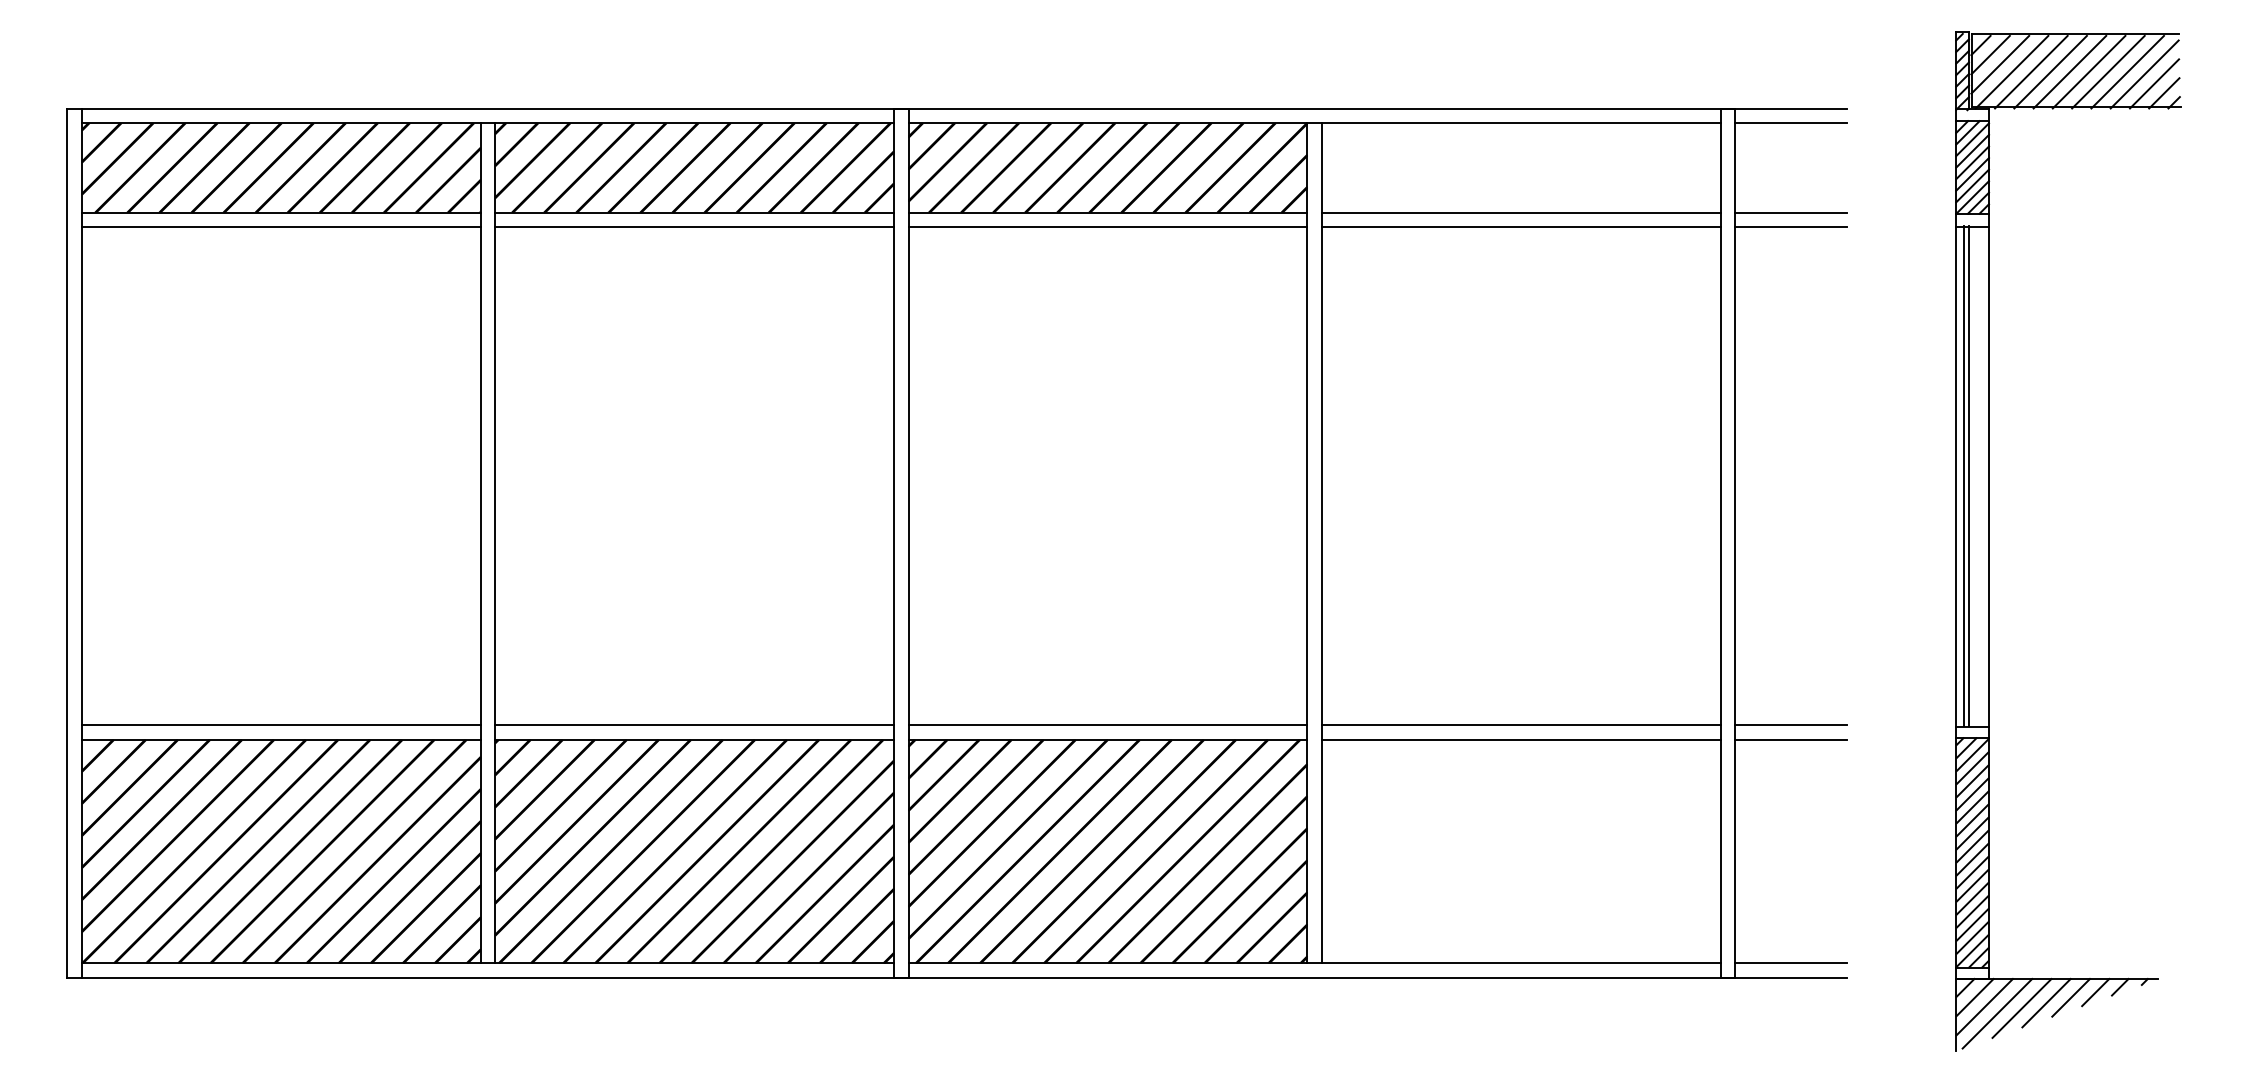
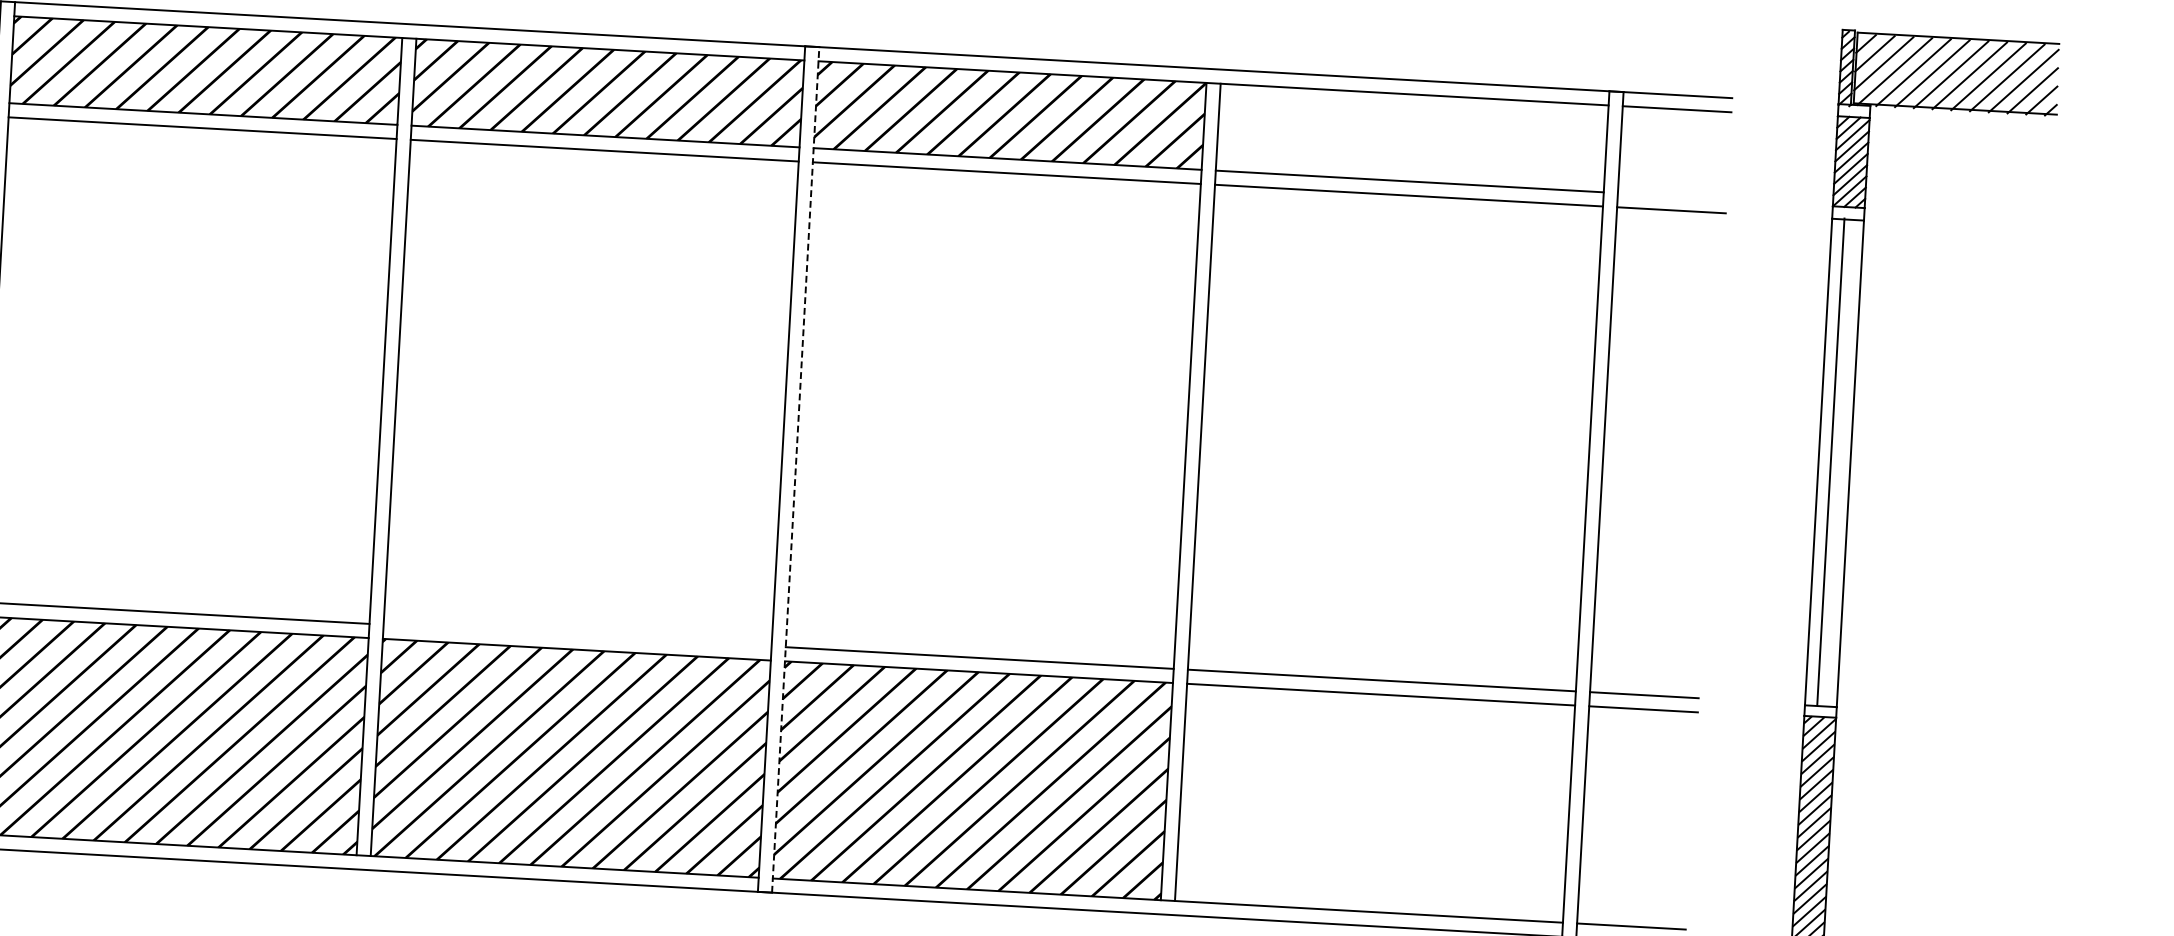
line: (1790, 212) -> (1671, 196), removed
line: (1963, 475) -> (1825, 461), removed
line: (908, 543) -> (795, 470), solid -> dashed
line: (694, 725) -> (577, 635), removed

